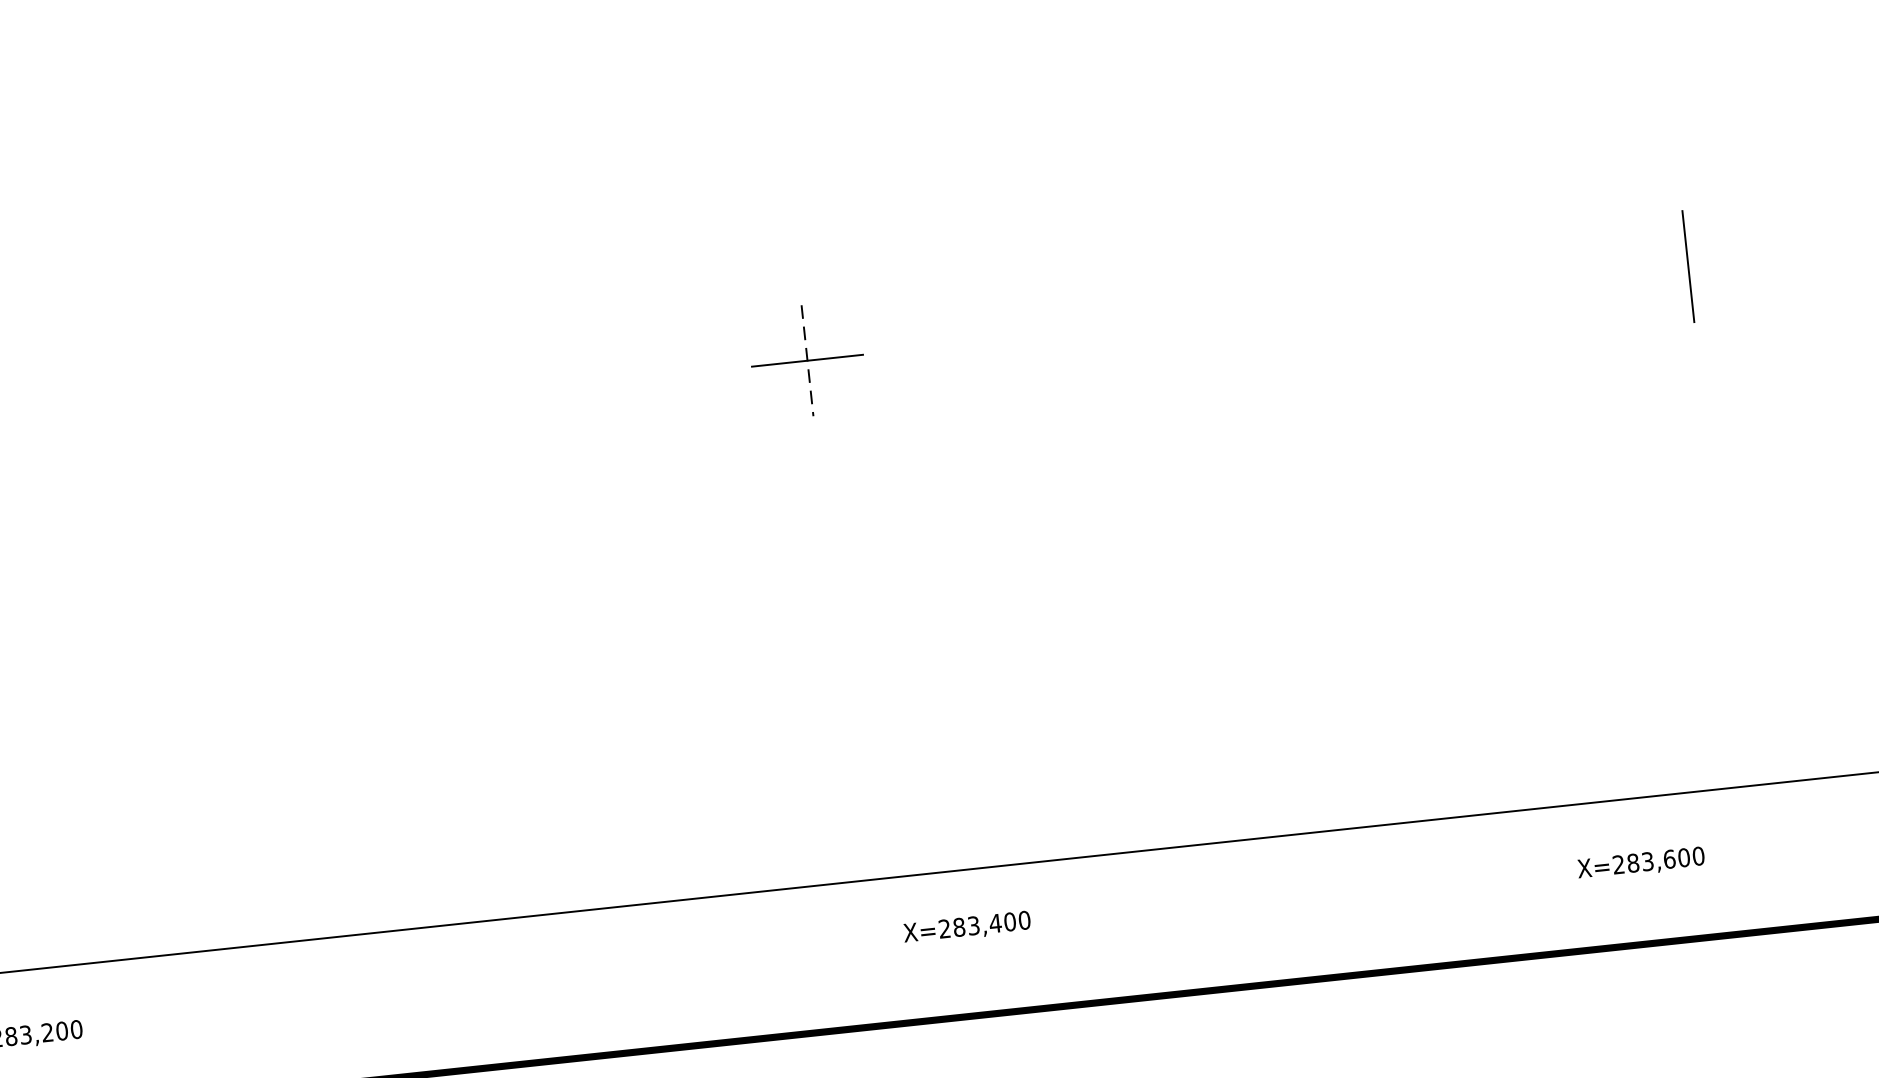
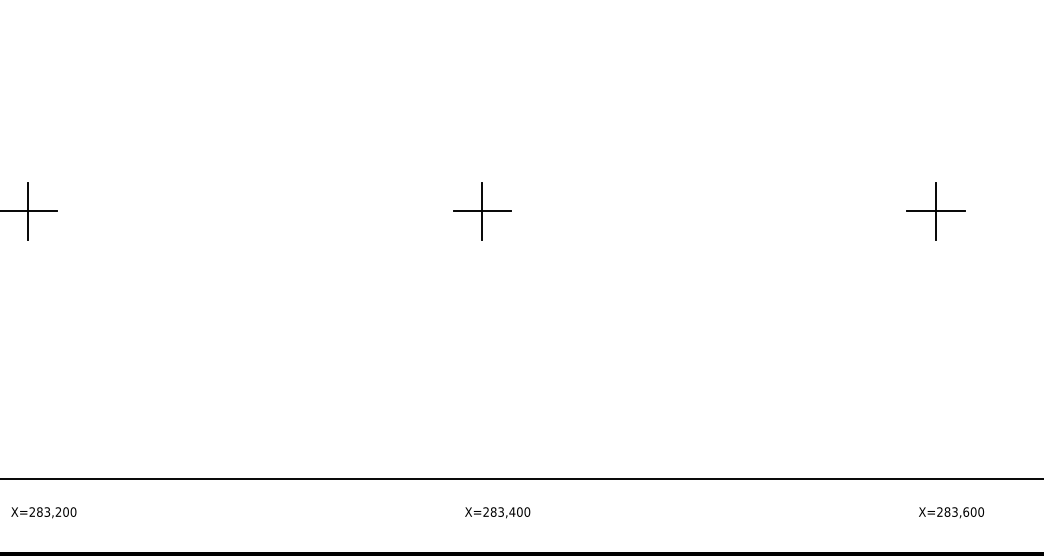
line: (1687, 267) -> (935, 211), added
line: (808, 361) -> (482, 211), dashed -> solid
text: (1641, 863) -> (951, 512), moved
text: (966, 927) -> (497, 512), moved

